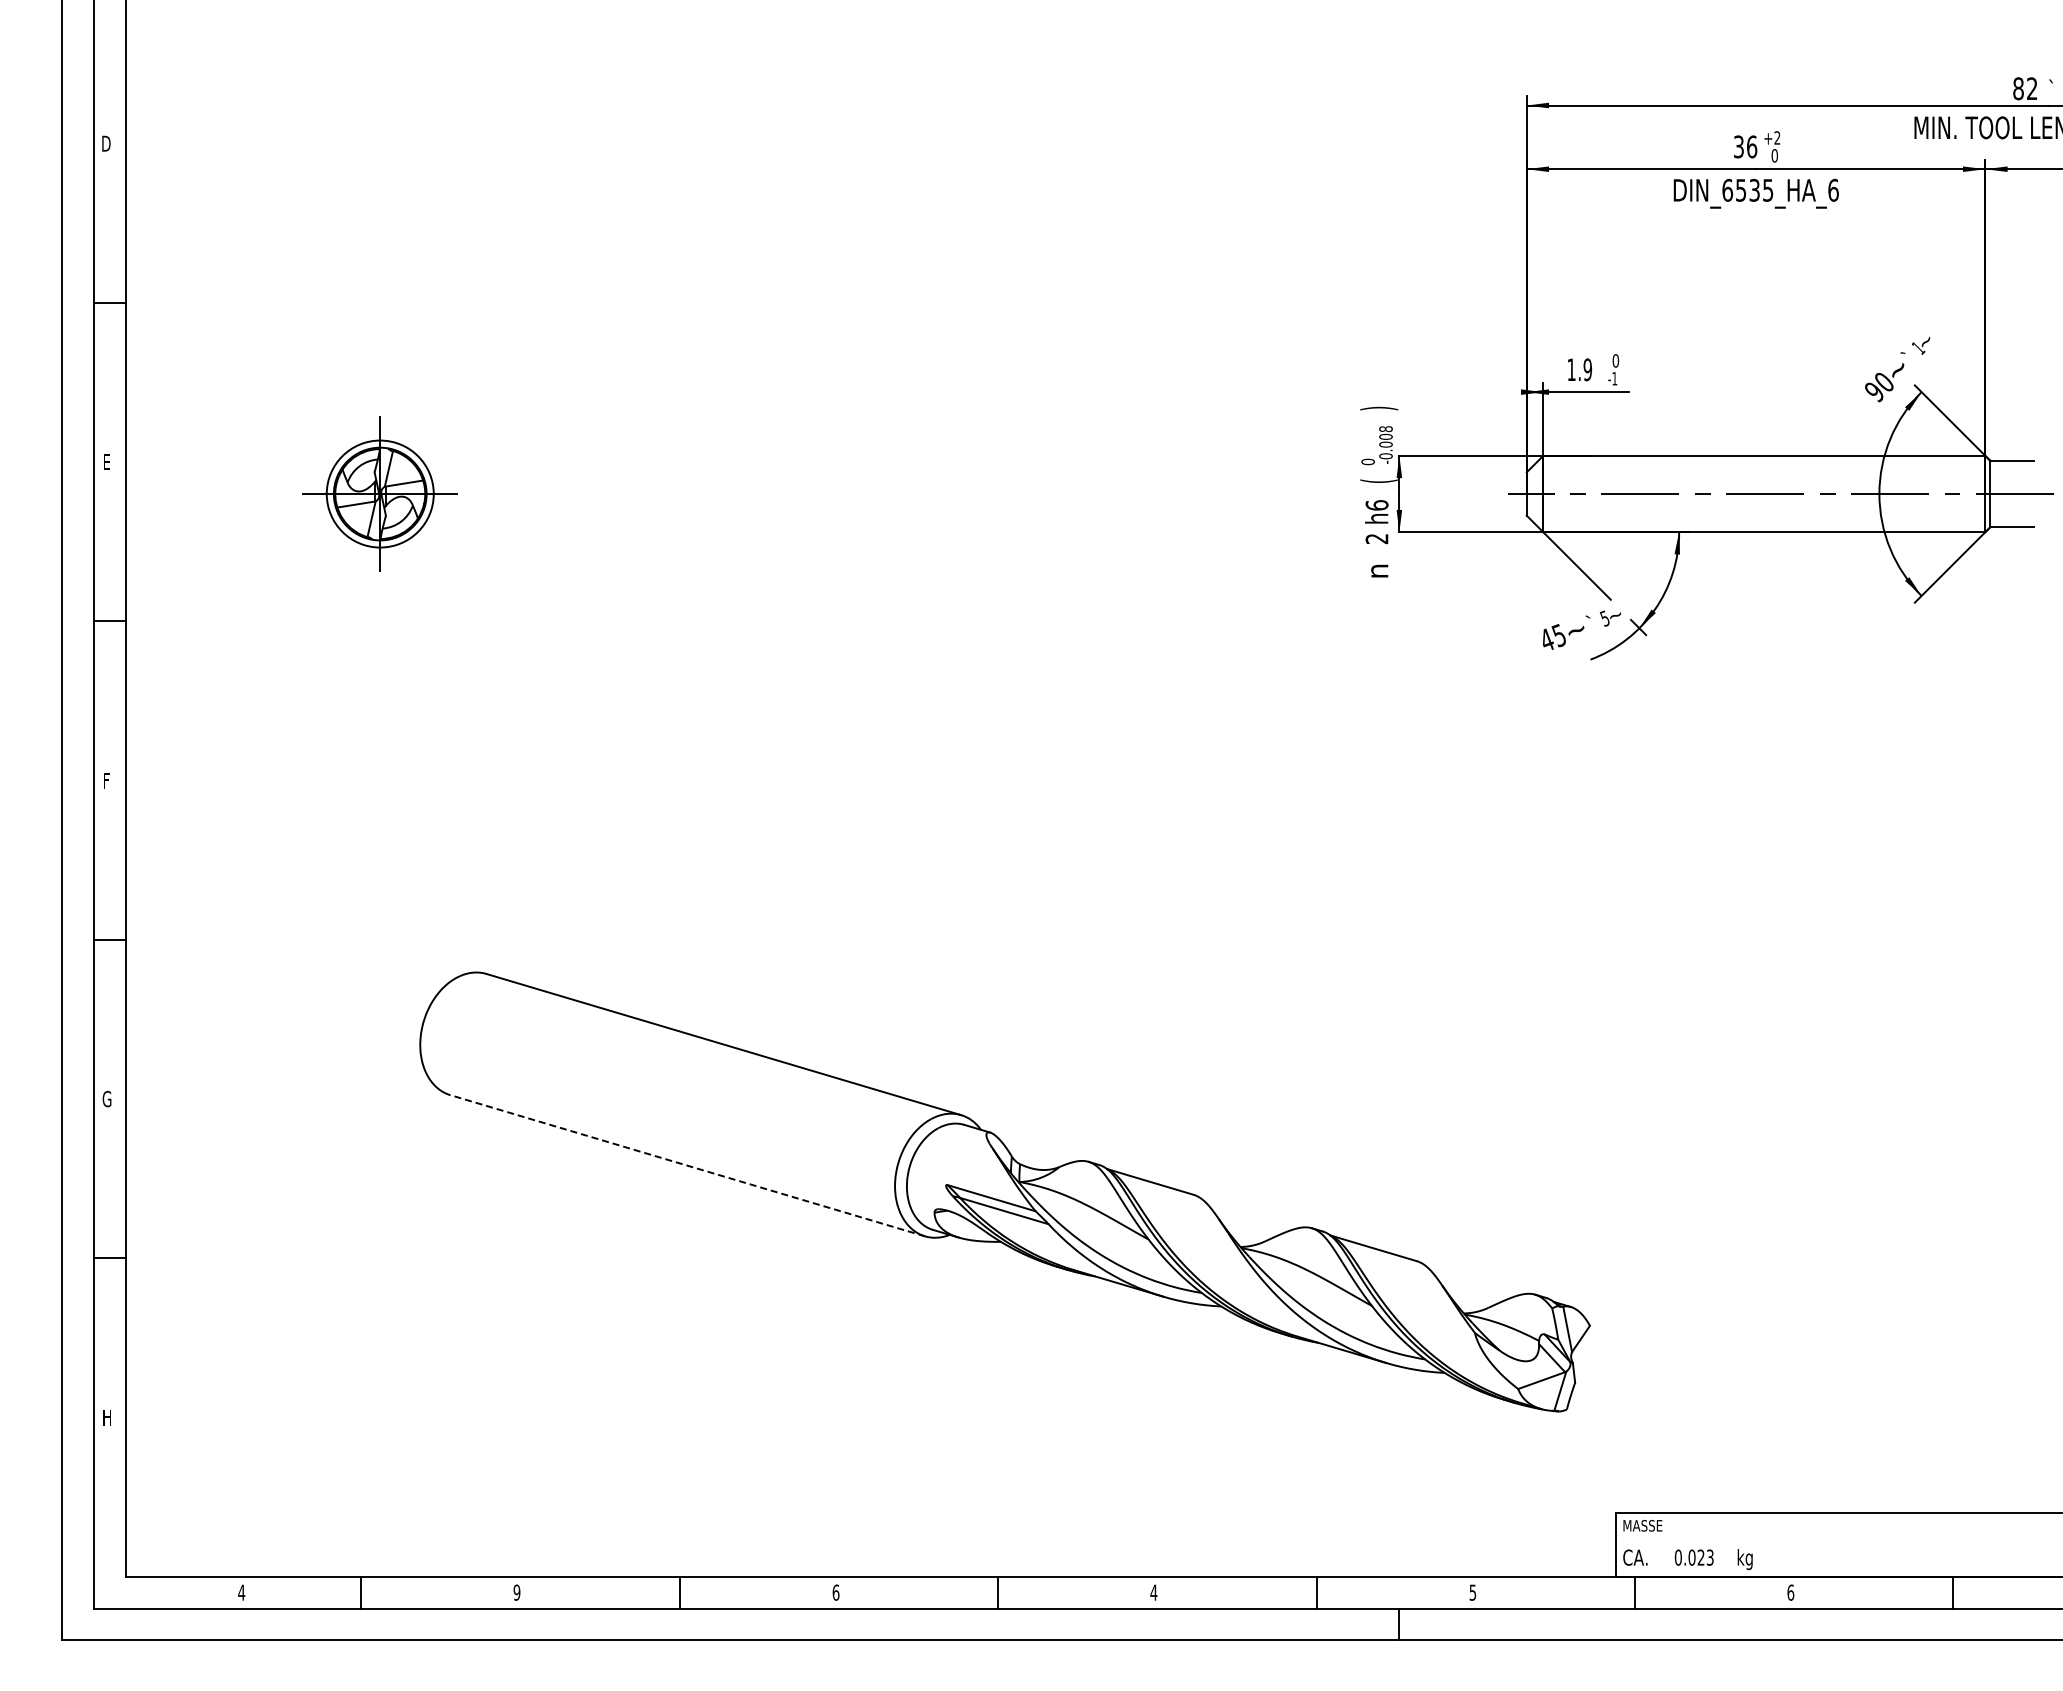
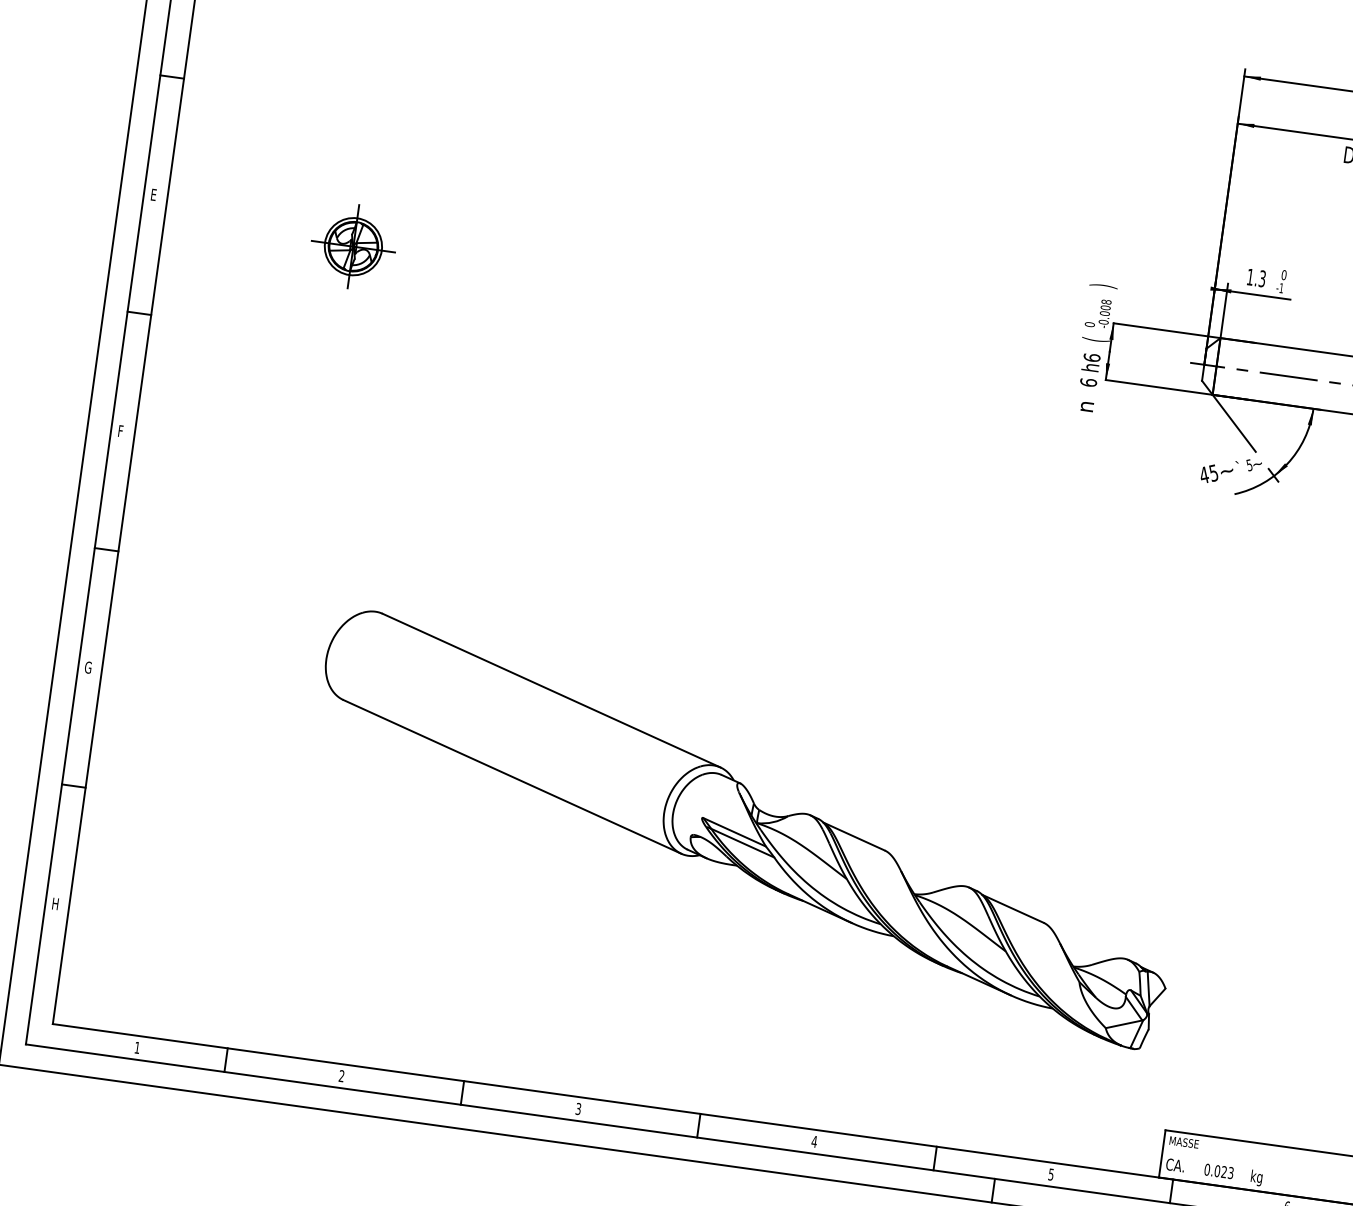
text: (1587, 369) -> (1262, 278), 1.9 -> 1.3
part: (380, 493) -> (353, 246), size x0.71
text: (1376, 538) -> (1088, 382), 2 -> 6
line: (687, 1165) -> (512, 776), dashed -> solid
text: (241, 1592) -> (137, 1047), 4 -> 1
text: (516, 1592) -> (341, 1075), 9 -> 2
text: (835, 1592) -> (578, 1108), 6 -> 3

